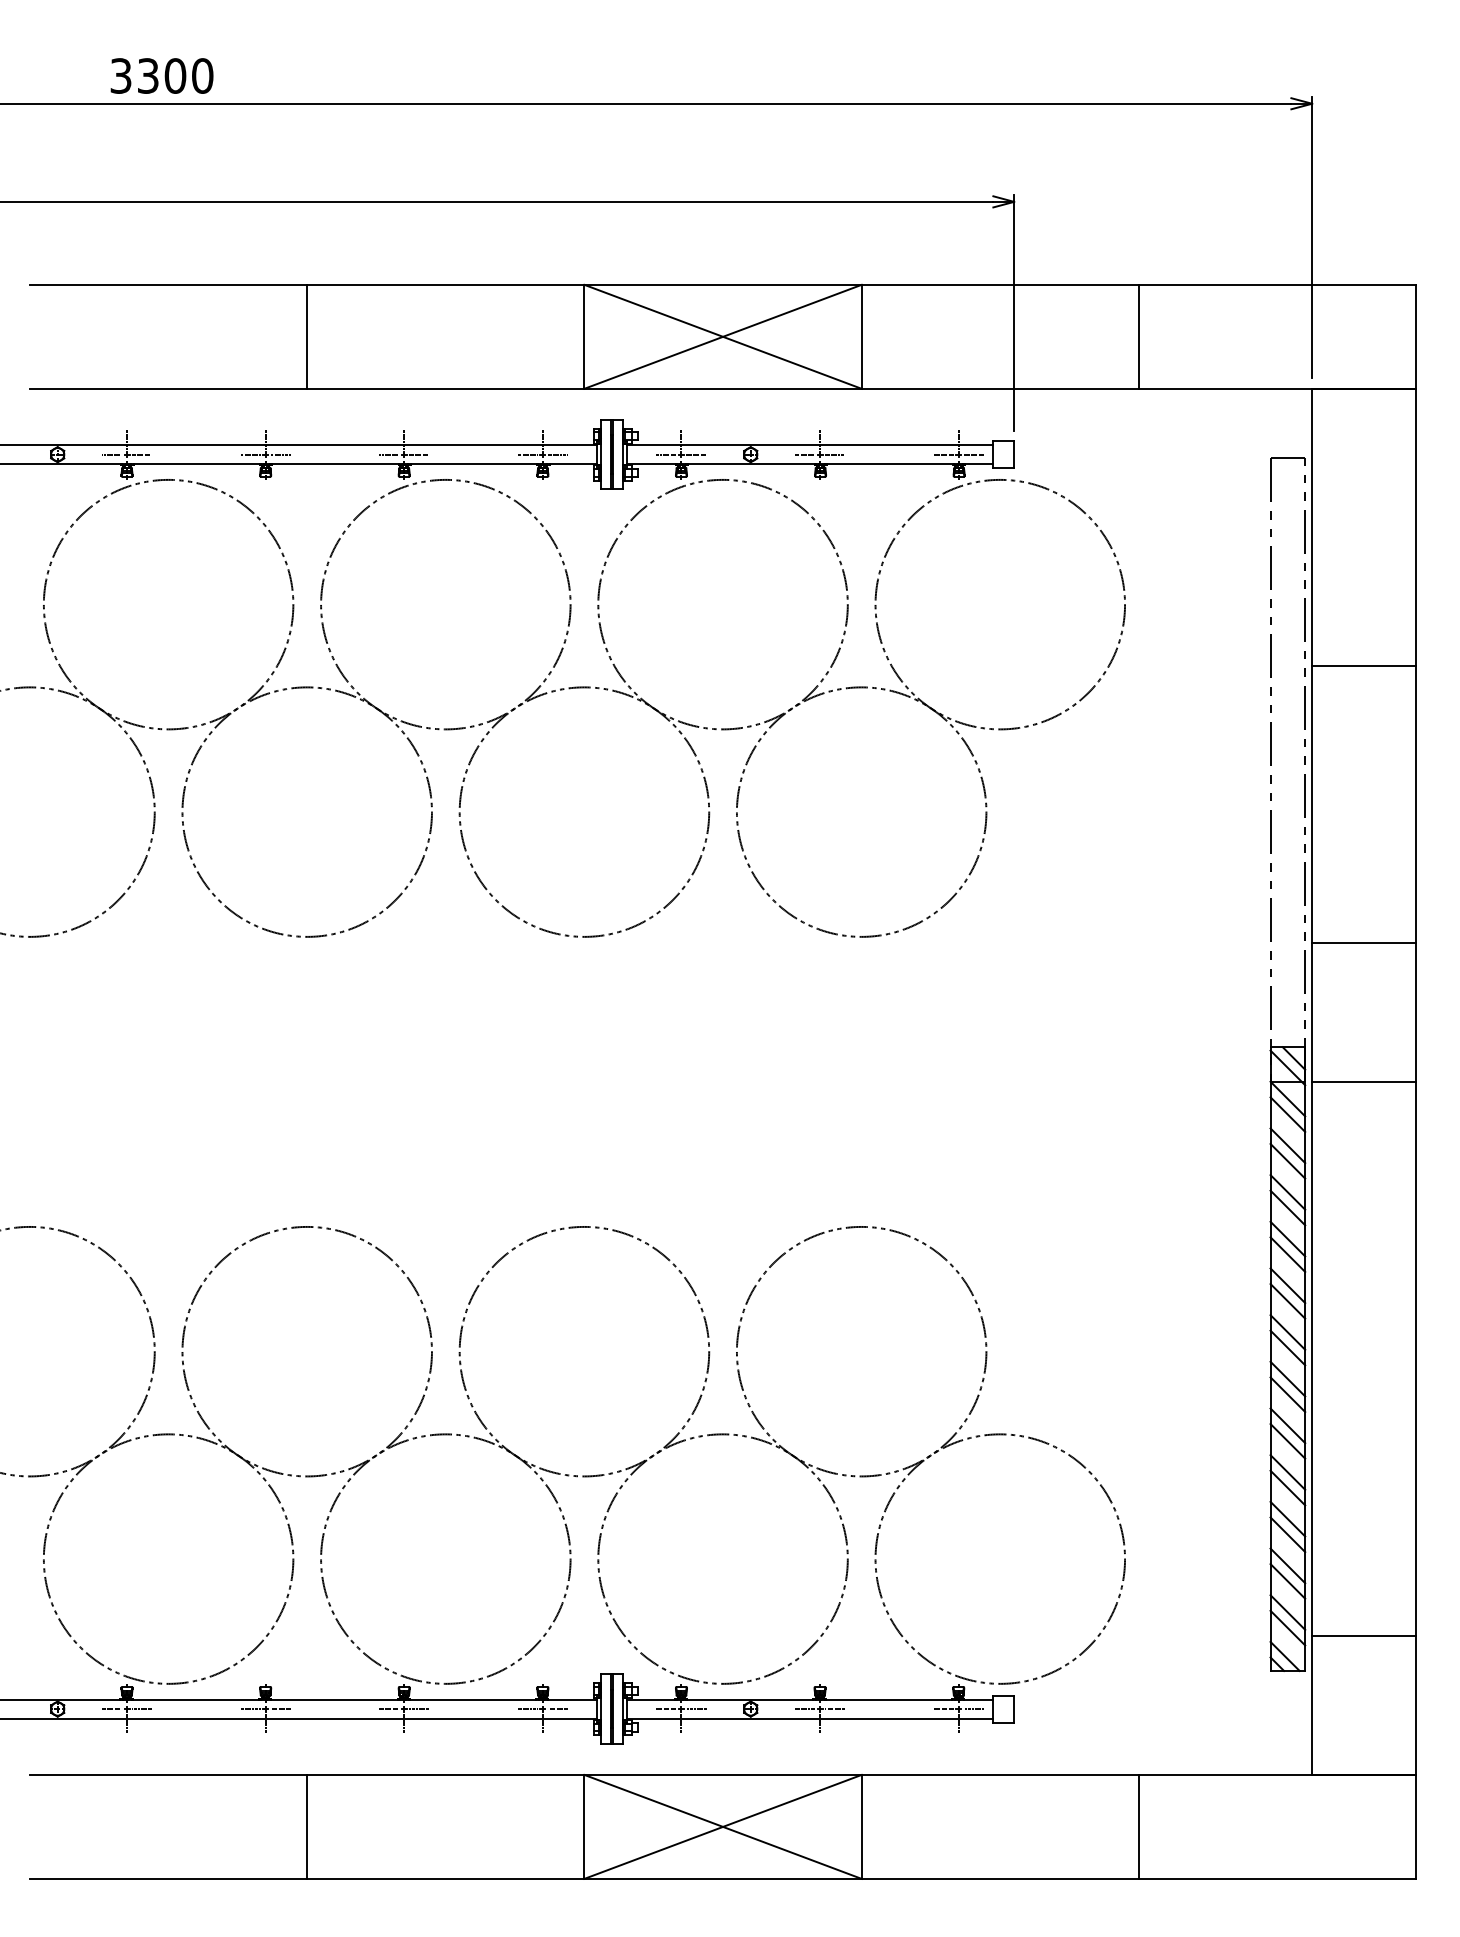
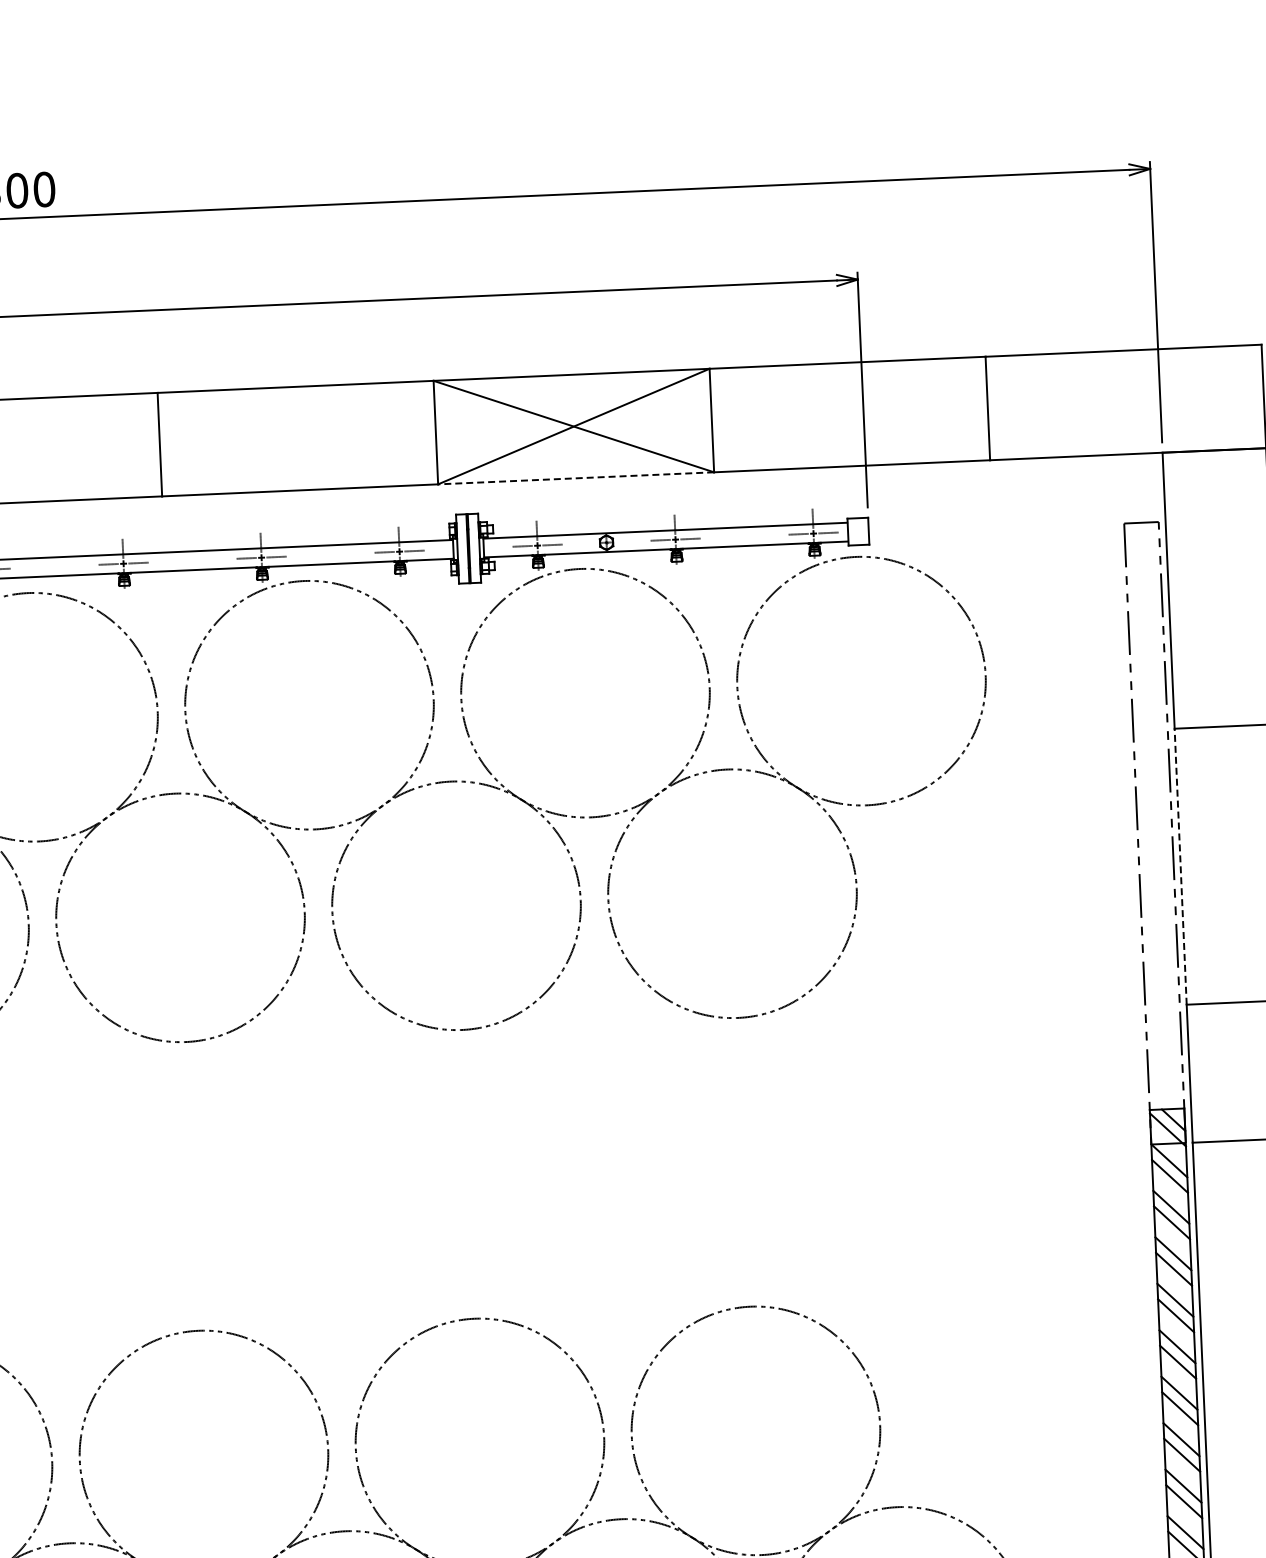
line: (723, 388) -> (576, 478), solid -> dashed
line: (1312, 804) -> (1181, 866), solid -> dashed

